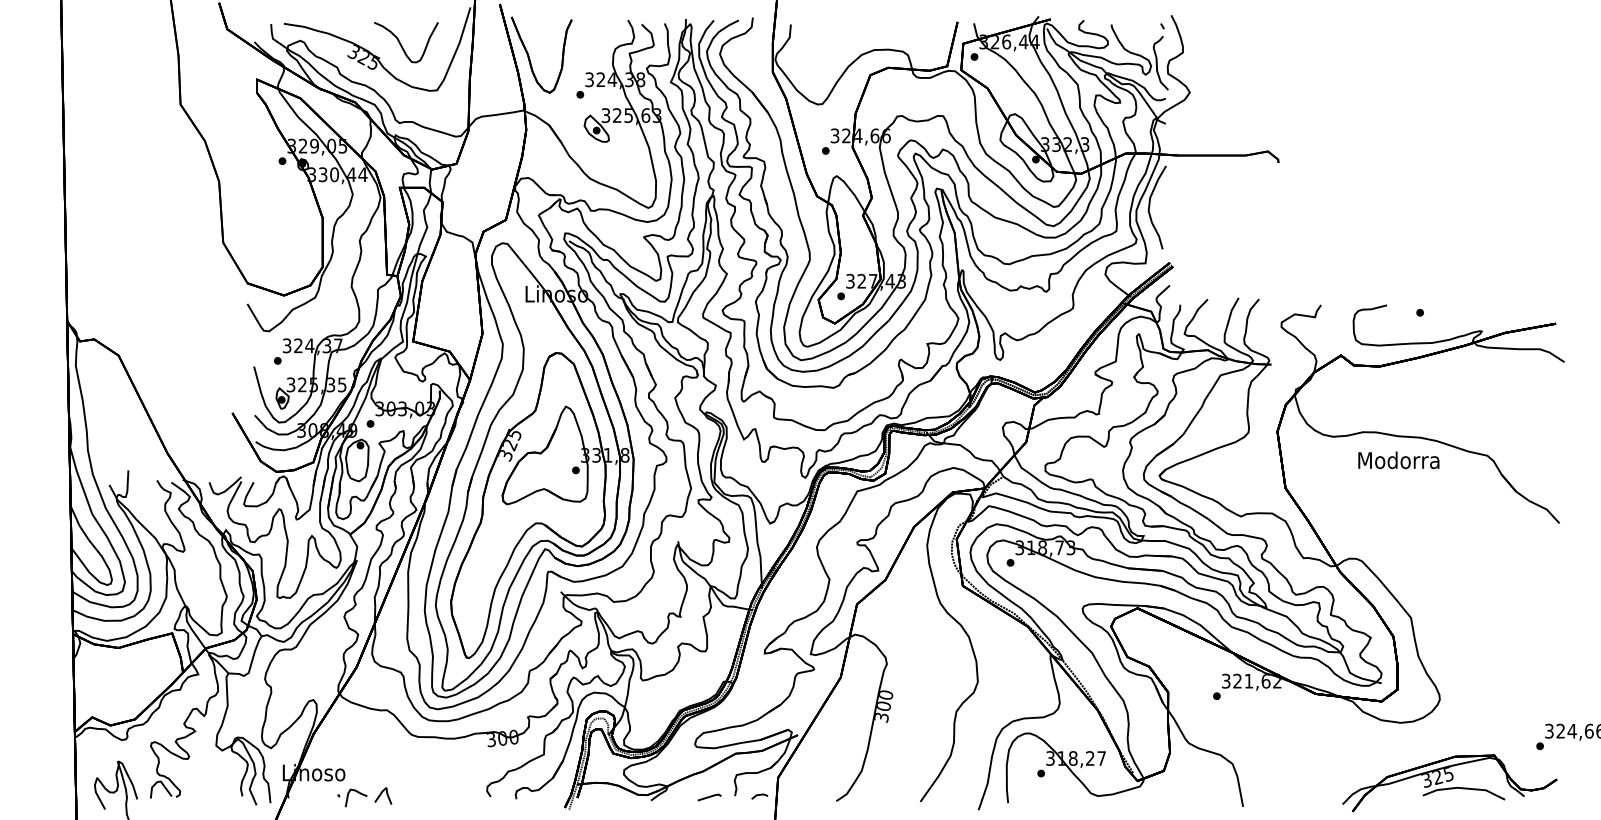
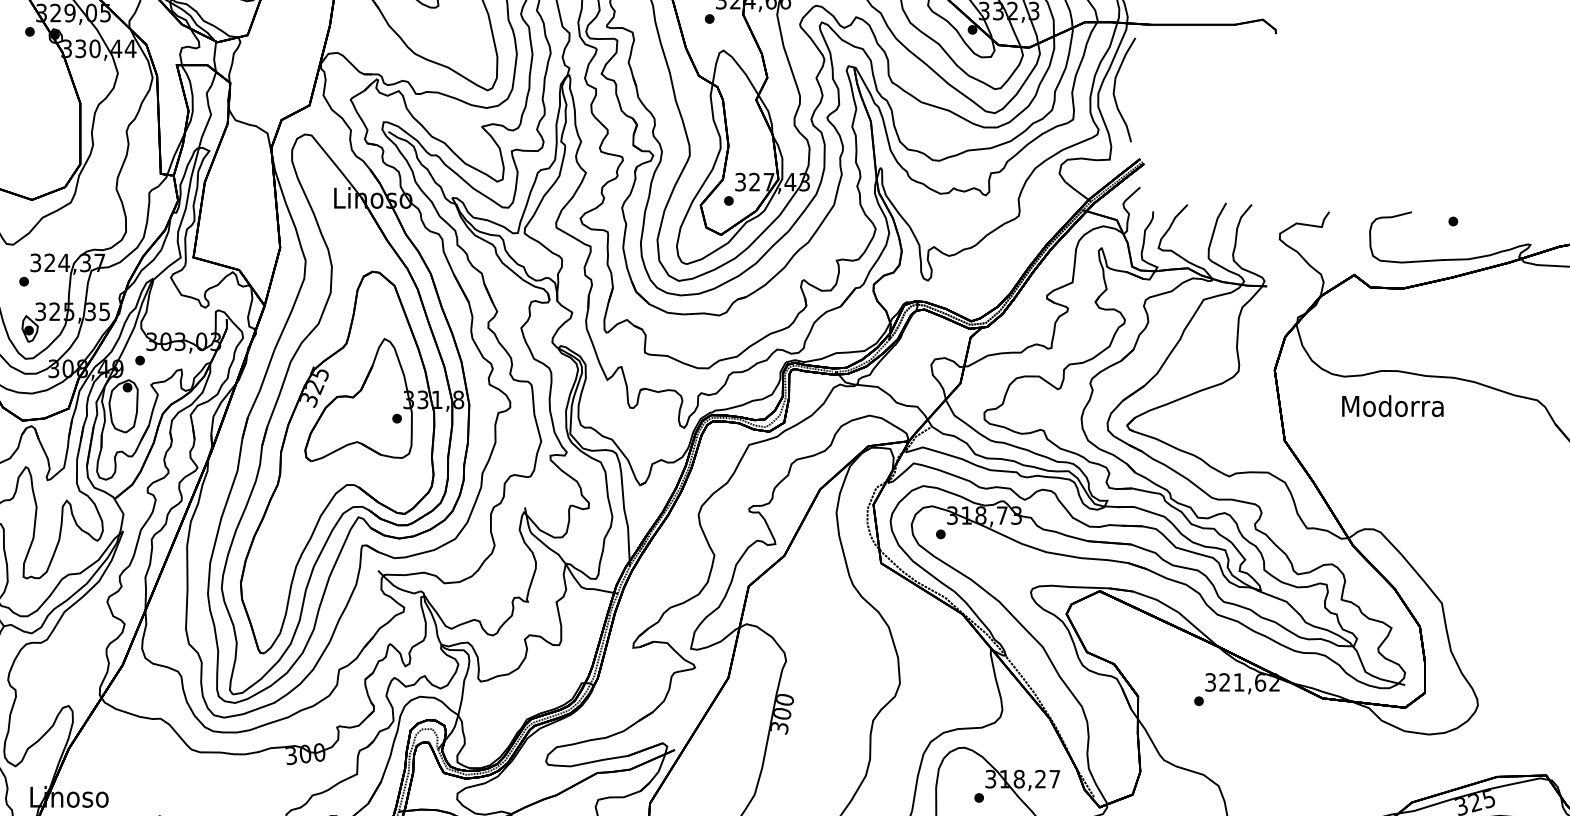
text: (1398, 460) -> (1392, 406), moved

